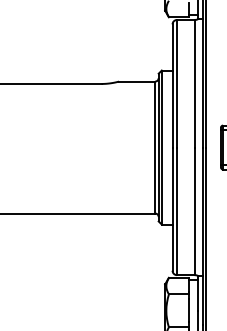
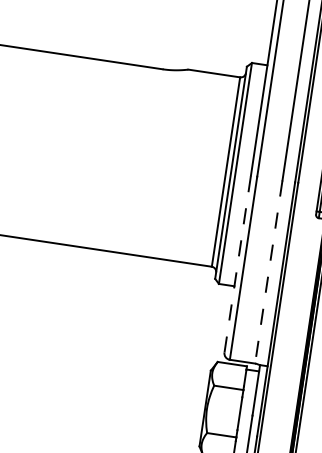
line: (172, 209) -> (237, 264), solid -> dashed
line: (194, 211) -> (268, 272), solid -> dashed

